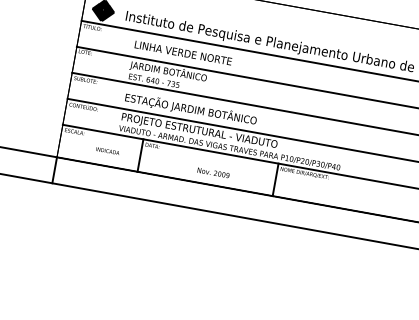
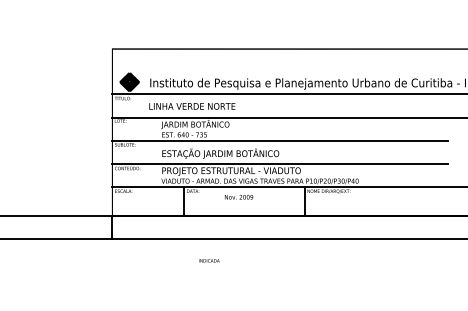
text: (183, 53) -> (192, 106), moved
text: (108, 150) -> (209, 260), moved
text: (214, 173) -> (239, 197), moved

